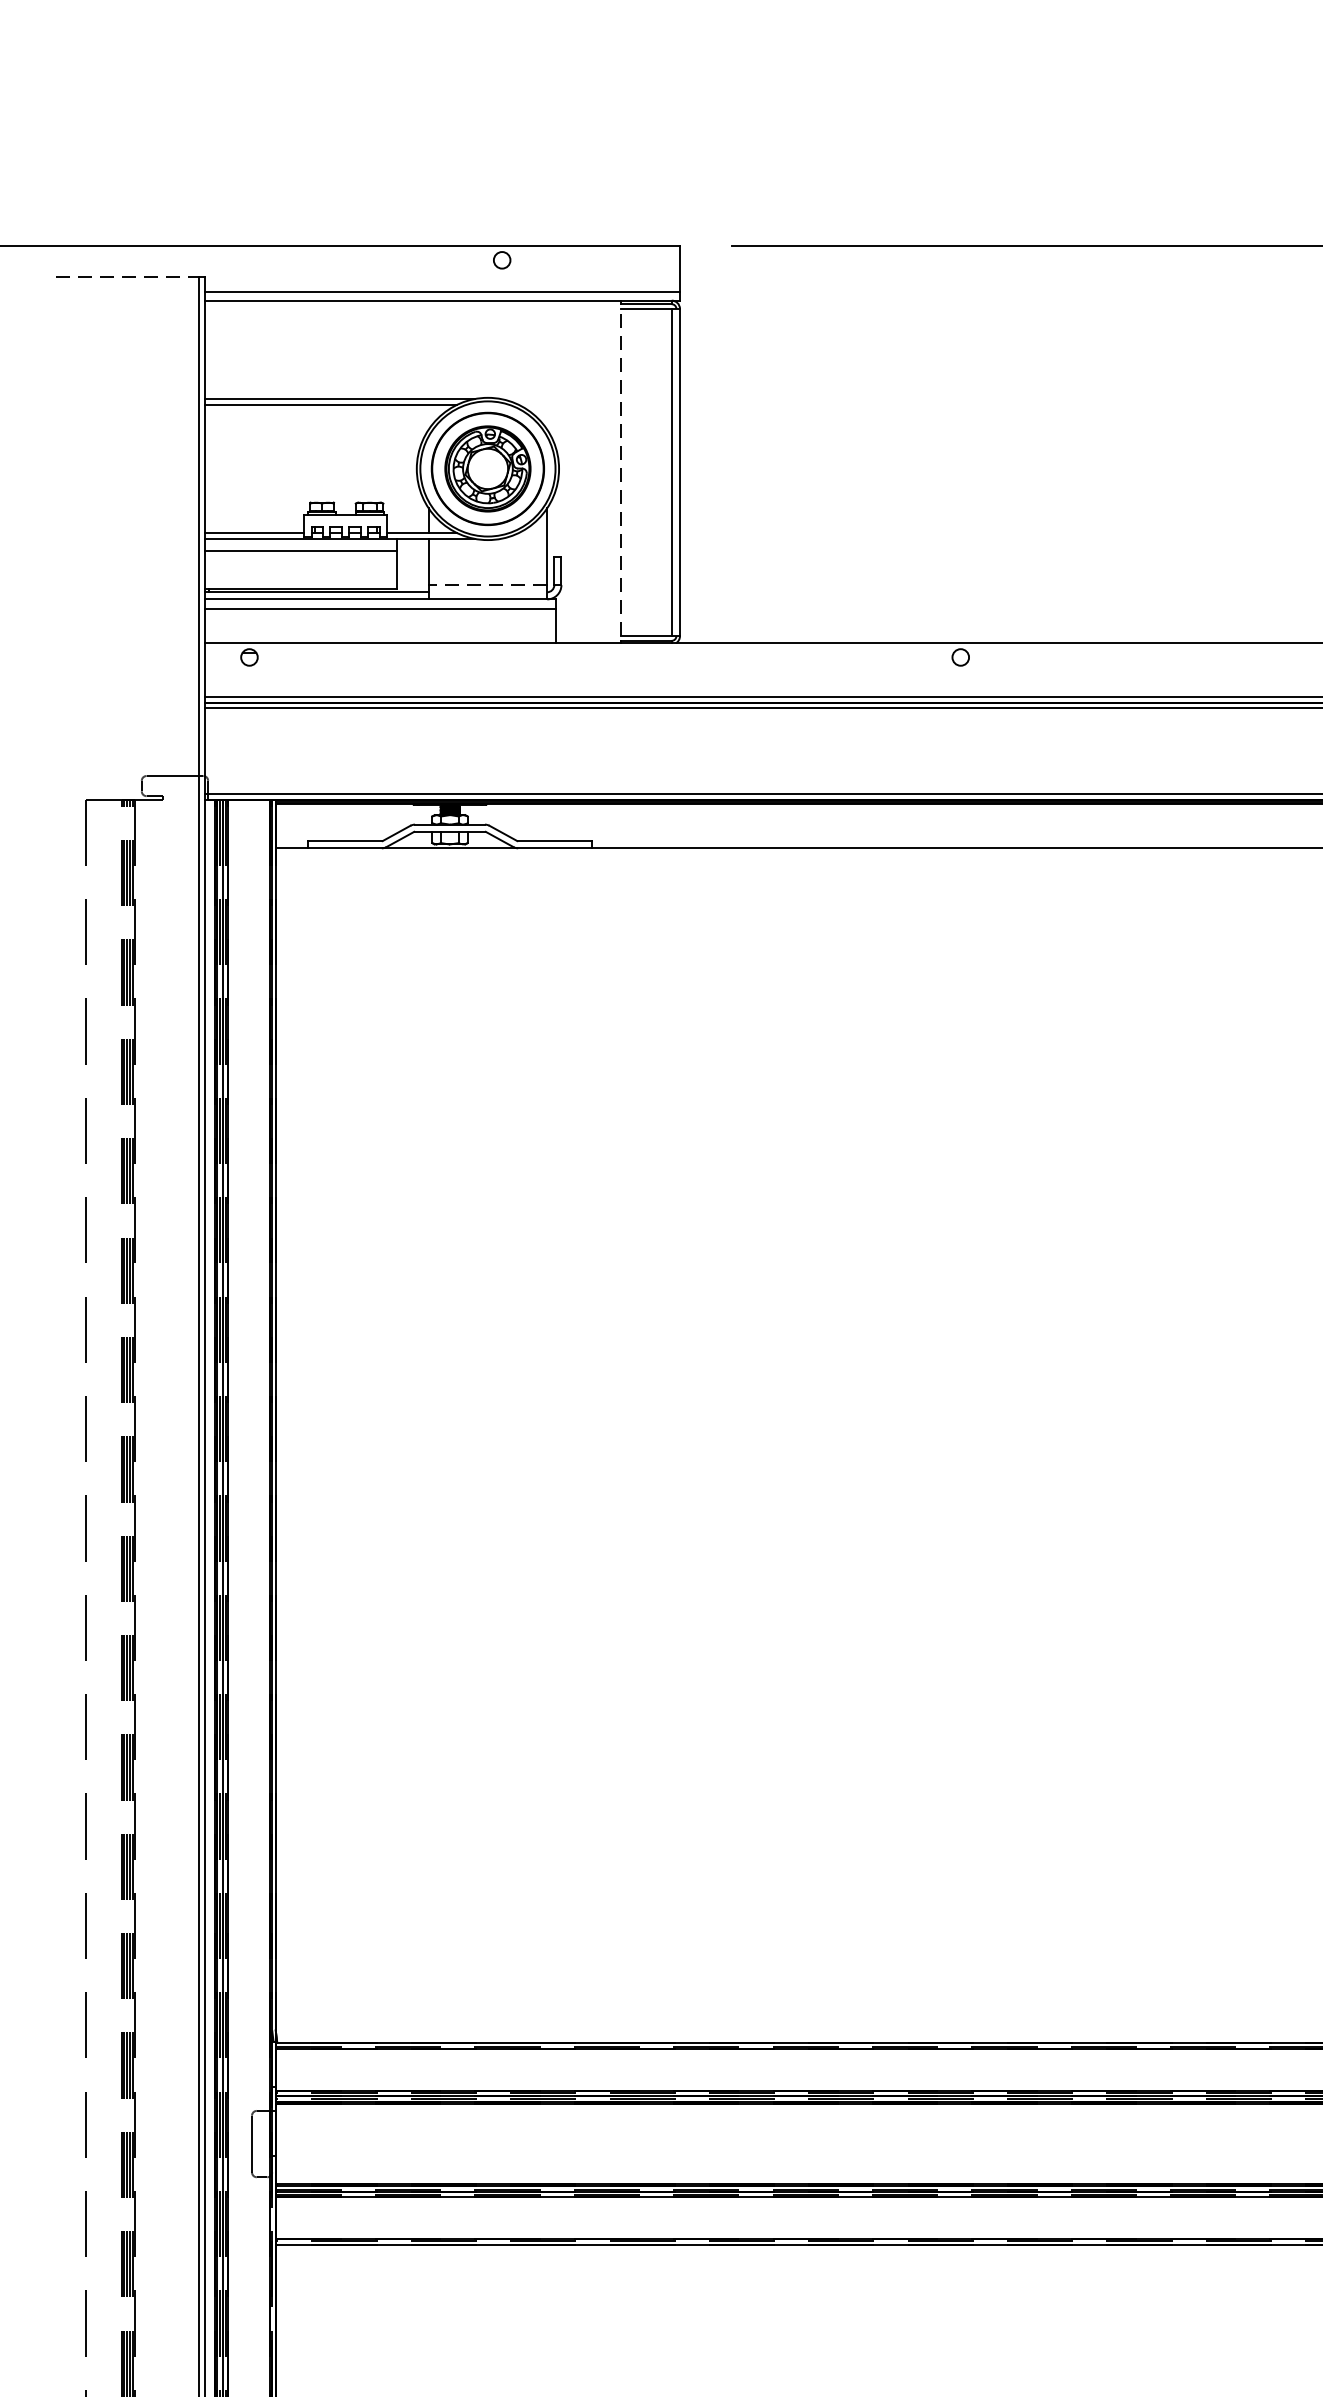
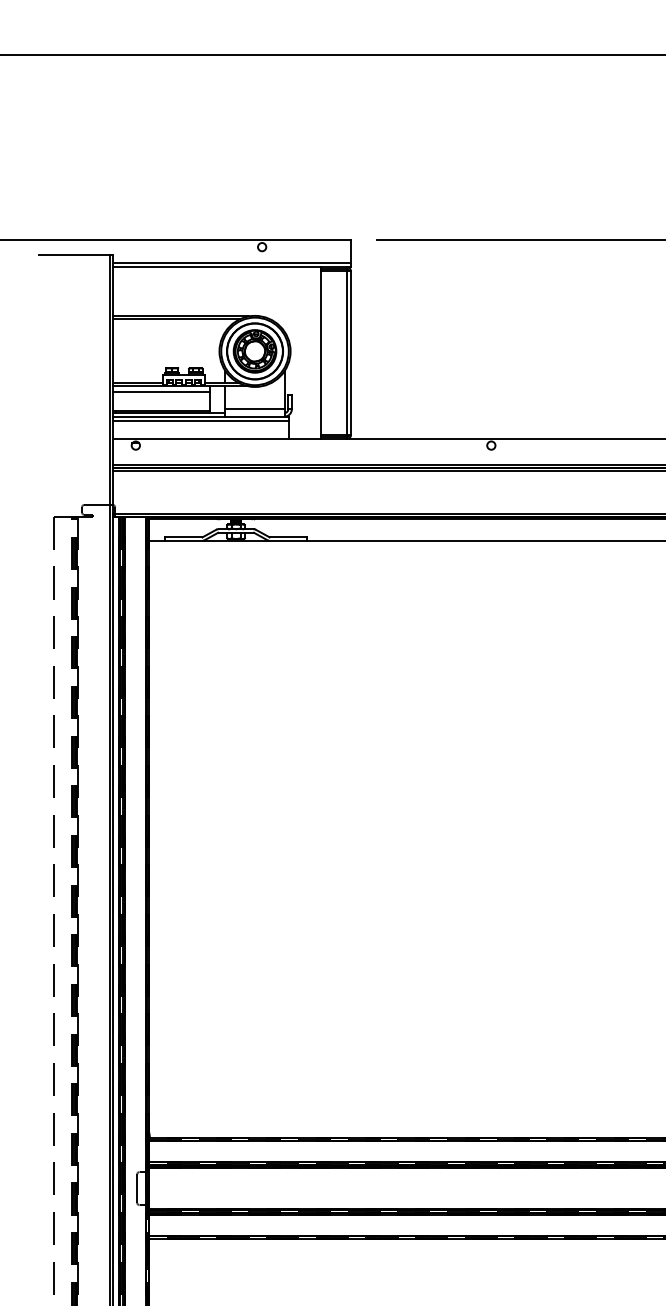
line: (126, 277) -> (74, 255), dashed -> solid
line: (620, 473) -> (321, 353), dashed -> solid
line: (488, 585) -> (255, 409), dashed -> solid

